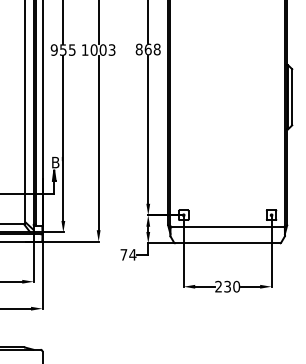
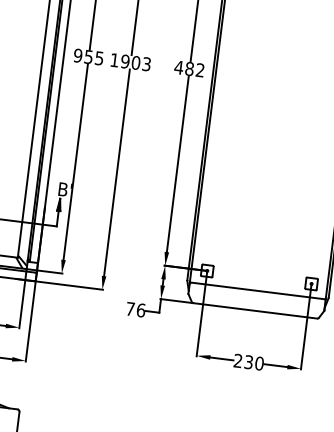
text: (93, 49) -> (124, 60), 1003 -> 1903
text: (147, 49) -> (188, 68), 868 -> 482
text: (132, 254) -> (140, 309), 74 -> 76

